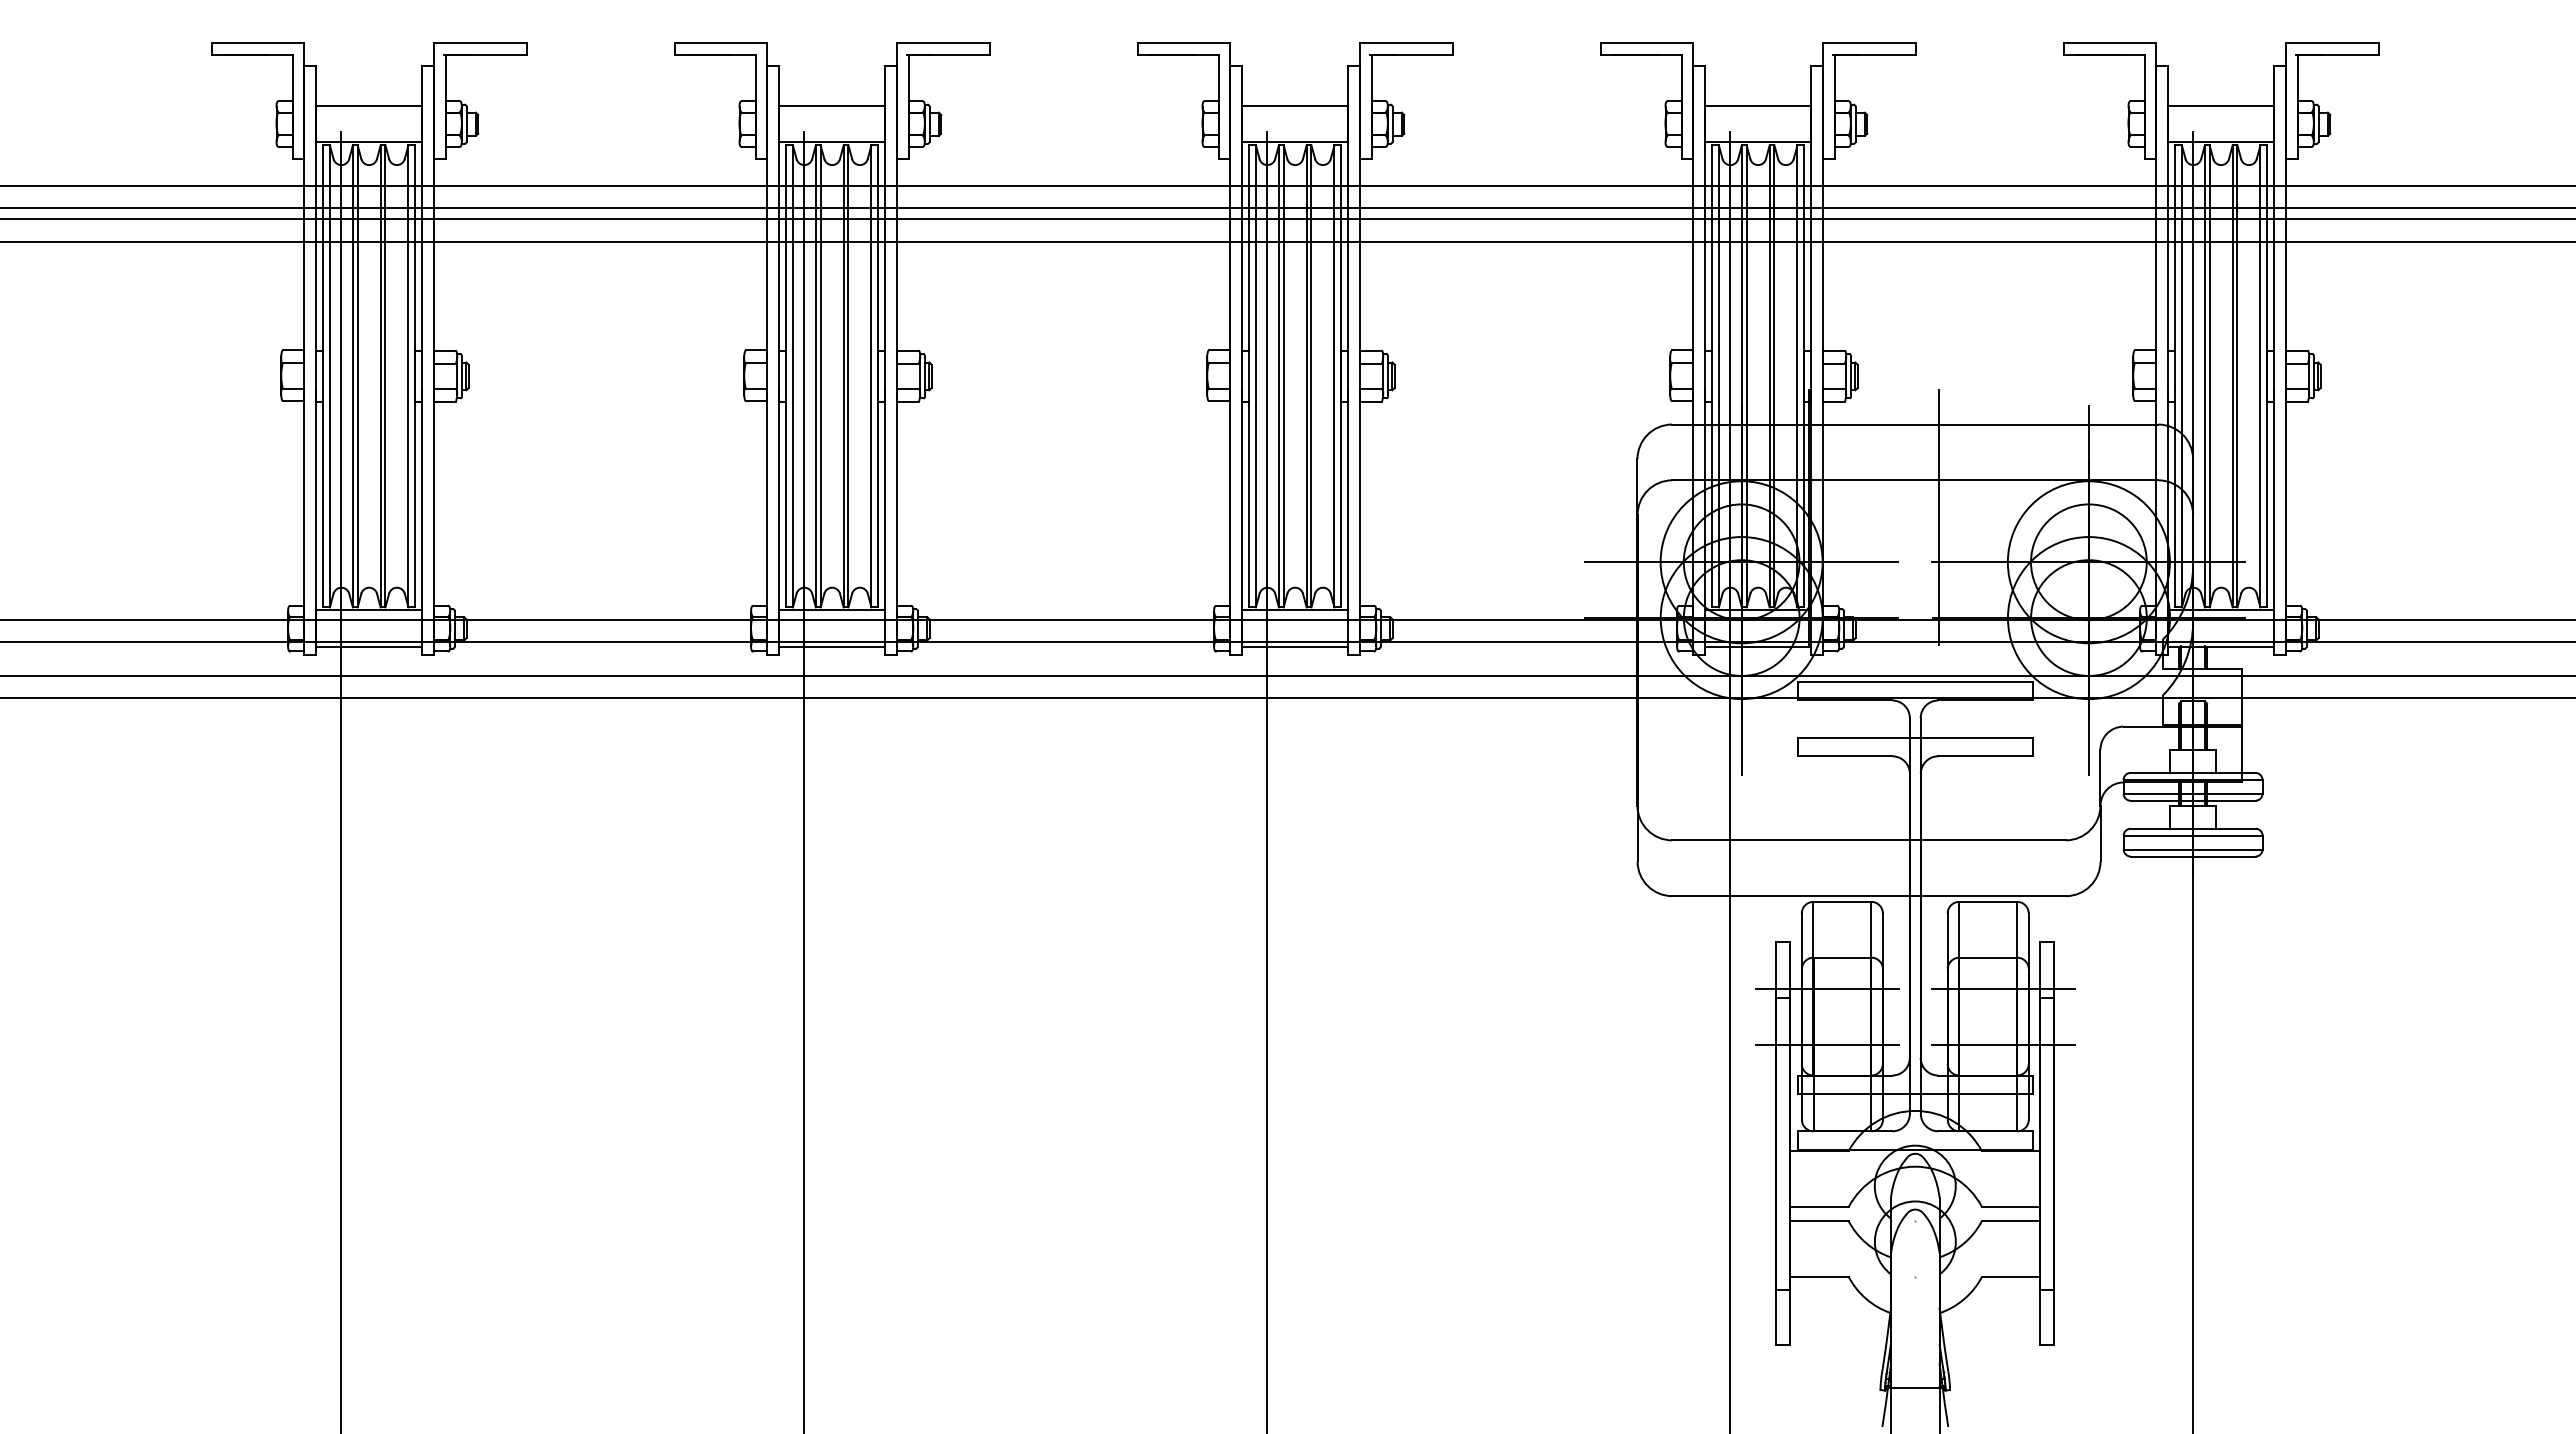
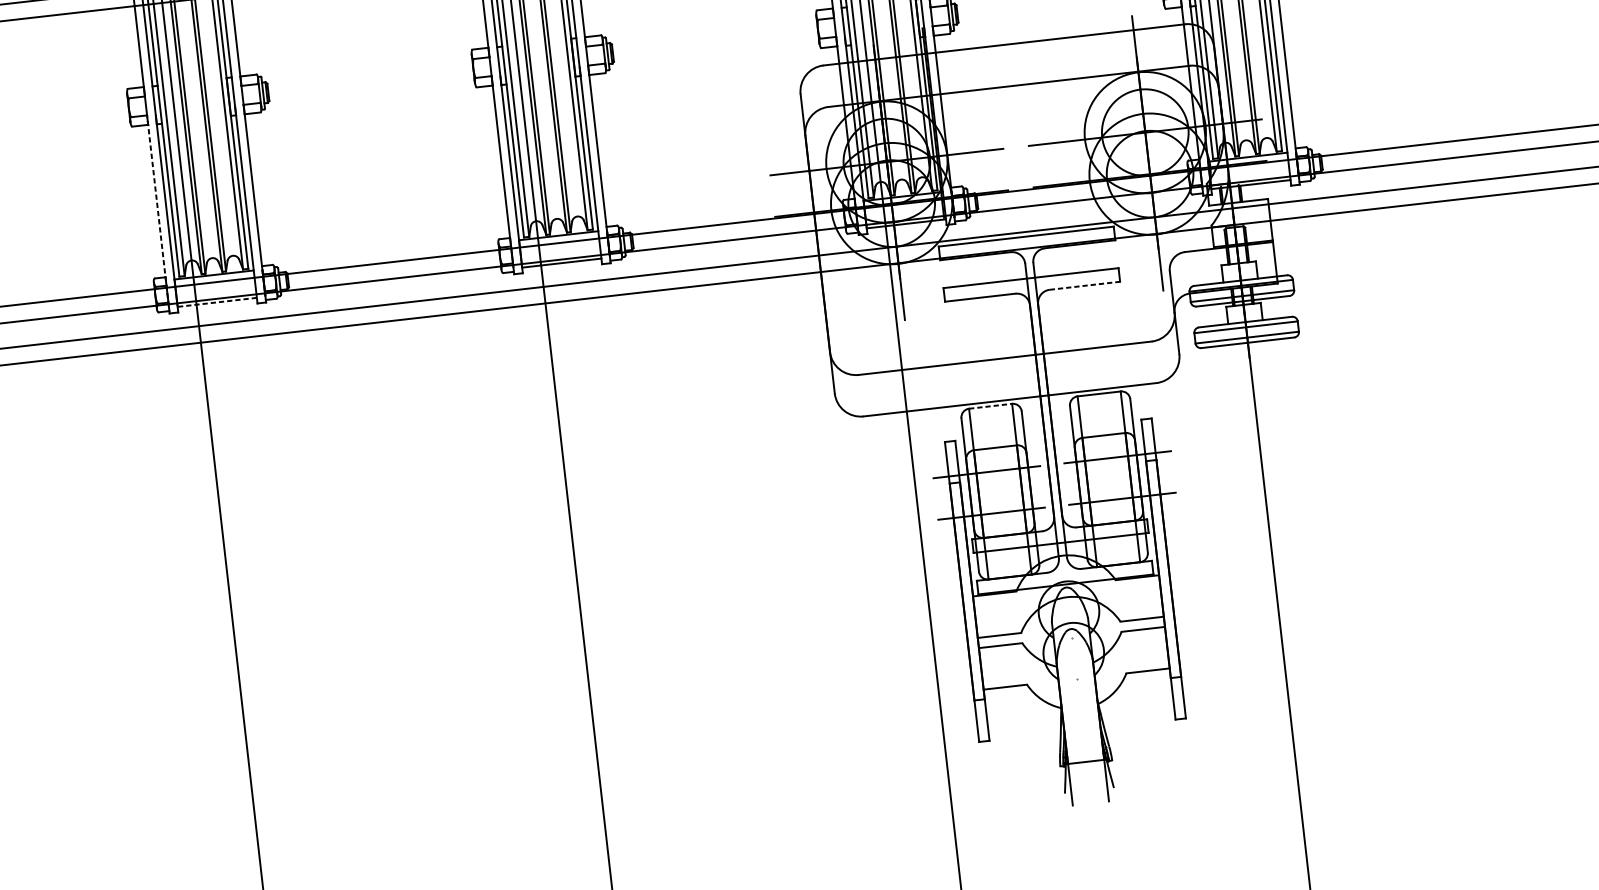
line: (767, 517) -> (158, 211), solid -> dashed
line: (1938, 517) -> (1029, 112), removed
line: (831, 647) -> (216, 302), solid -> dashed
line: (1986, 756) -> (1085, 285), solid -> dashed
line: (1842, 901) -> (990, 405), solid -> dashed

